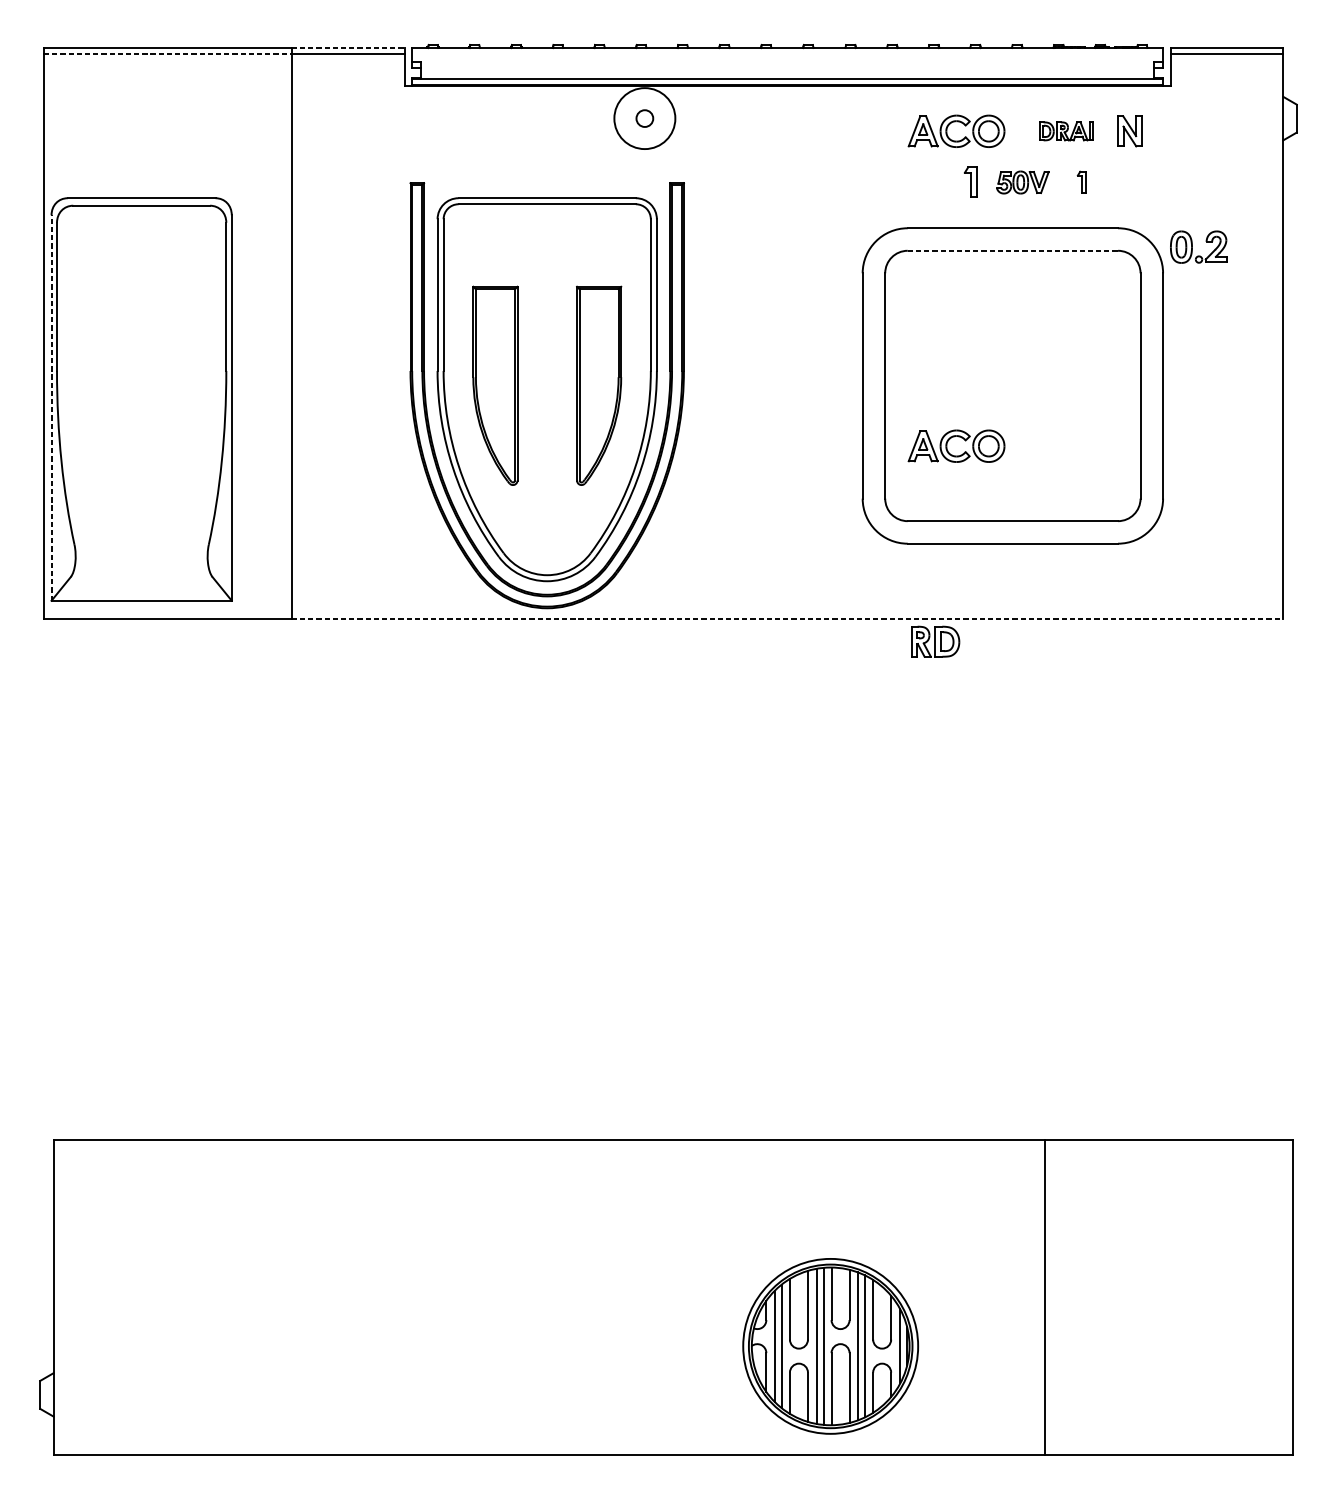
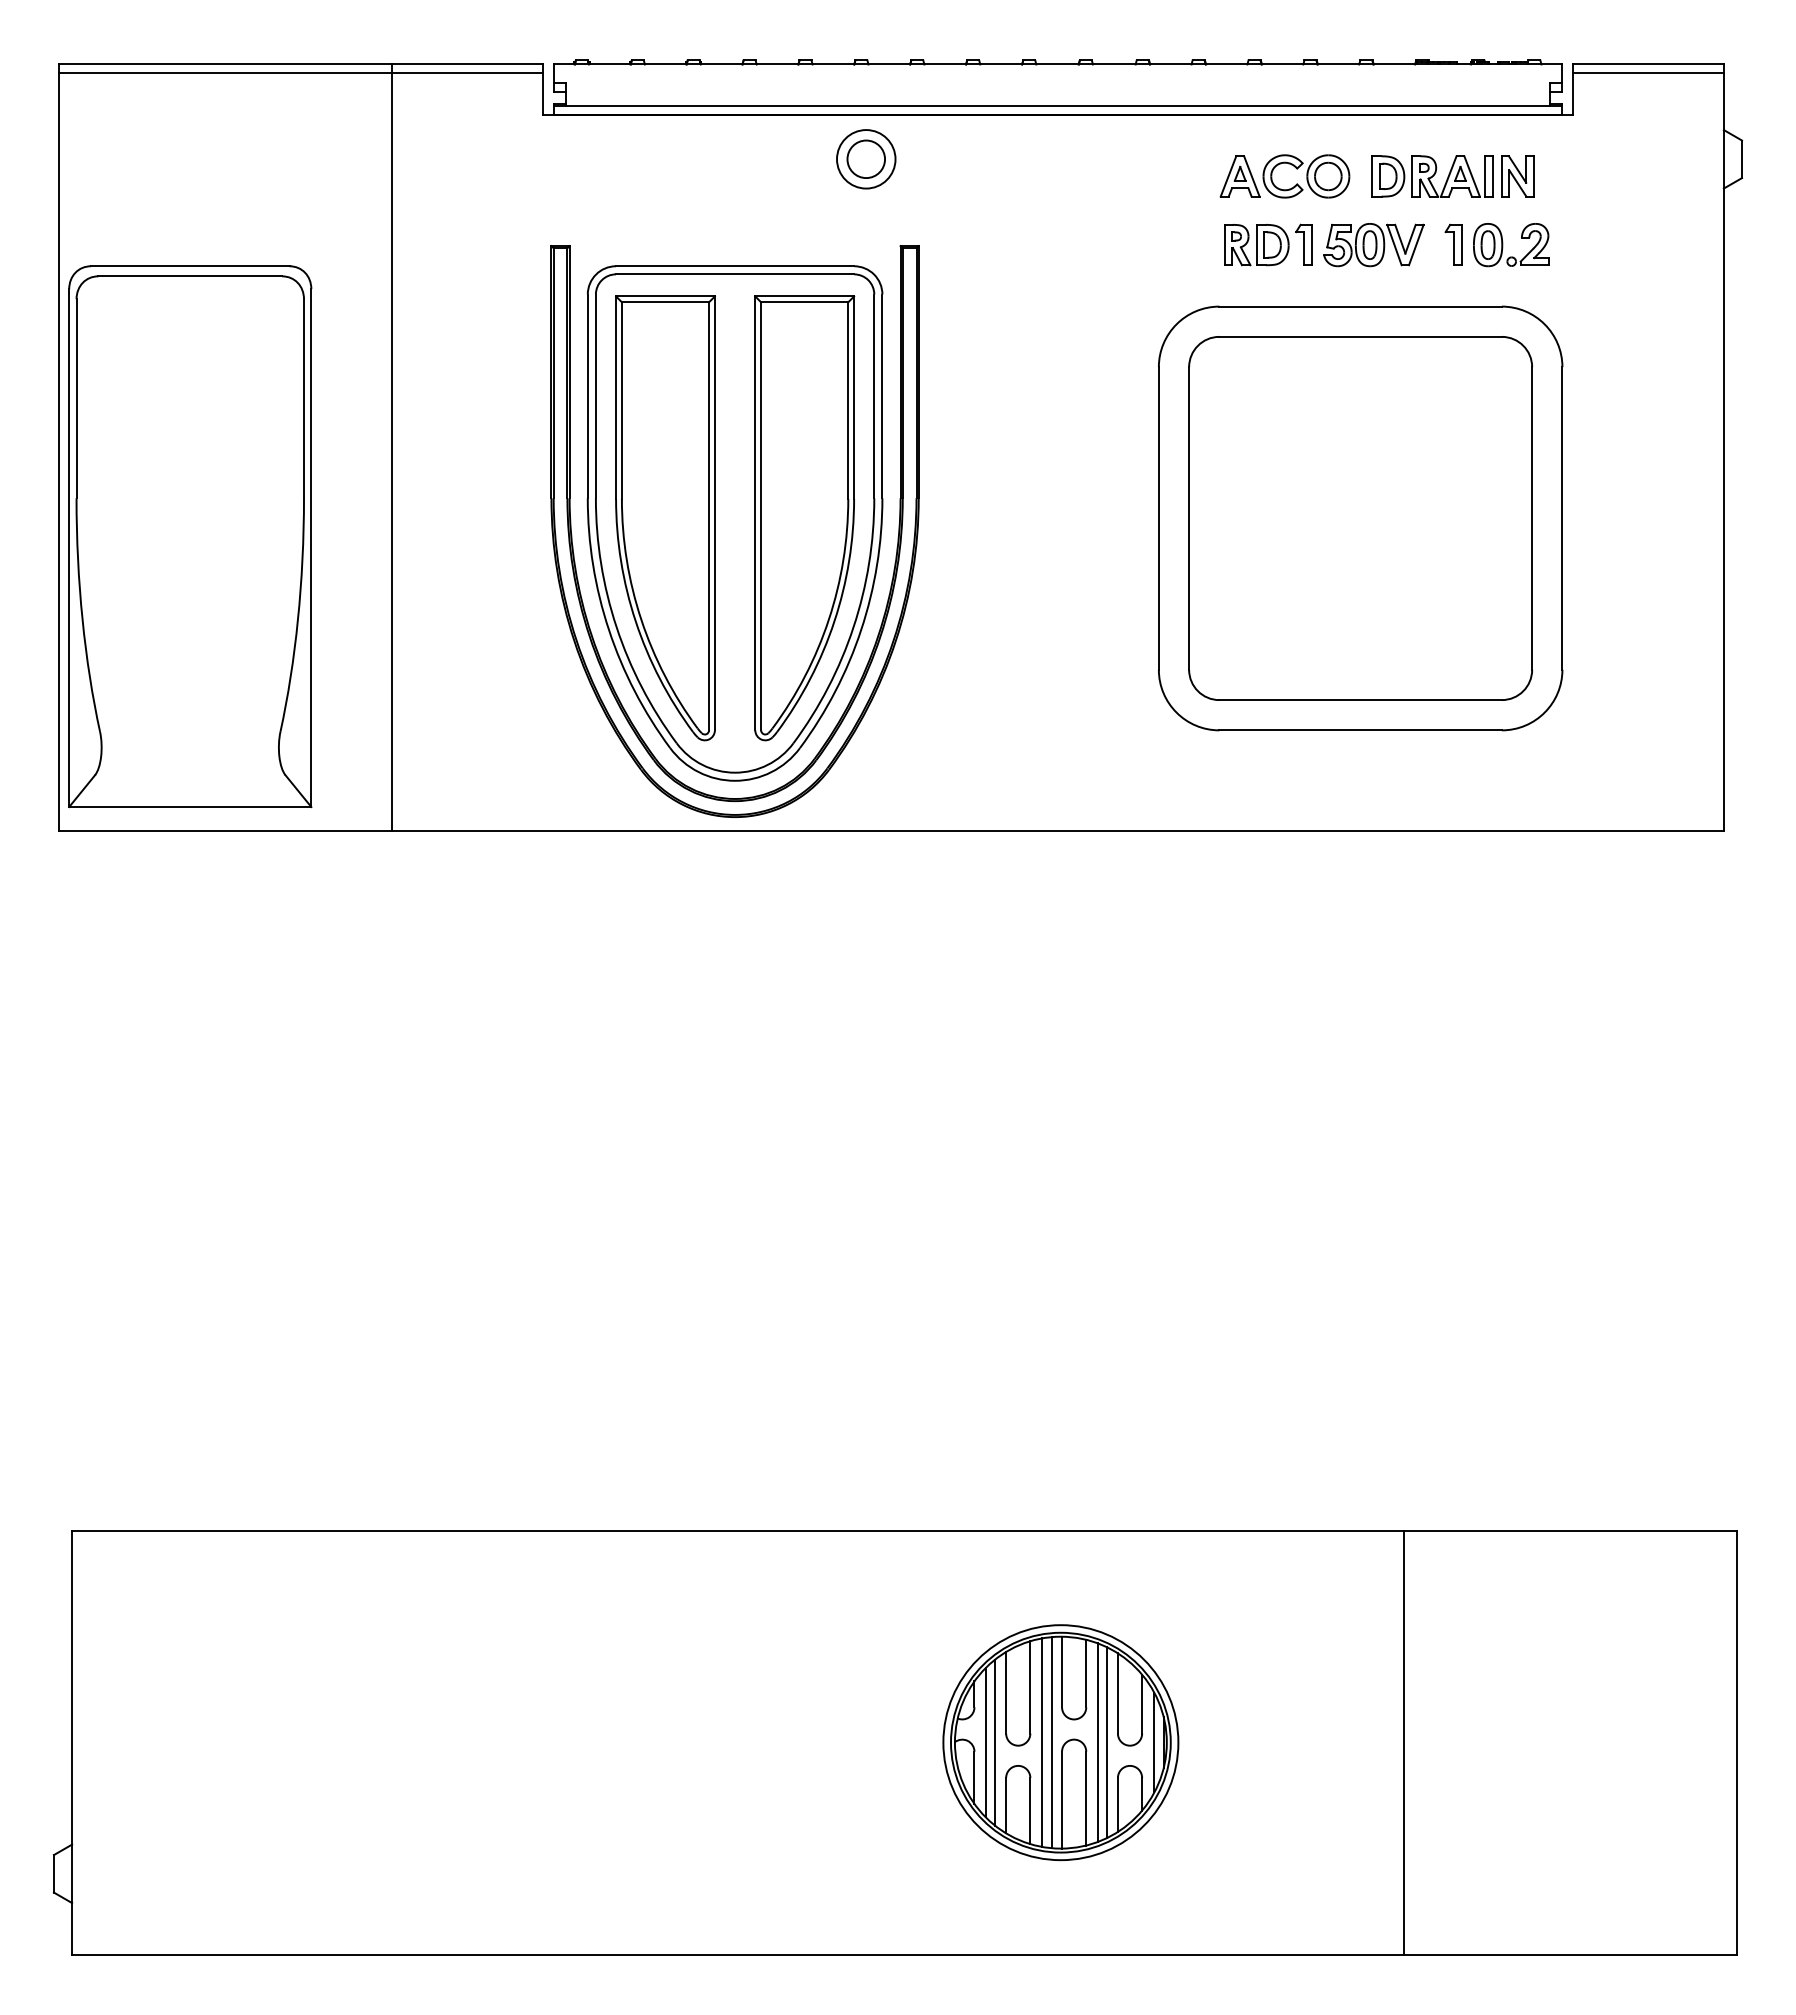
line: (348, 48) -> (467, 64), dashed -> solid
line: (168, 53) -> (226, 72), dashed -> solid
circle: (645, 118) -> (866, 159), size x0.71
circle: (645, 118) -> (866, 159), size x1.67
part: (1066, 131) -> (1432, 176), size x1.67
part: (1022, 182) -> (1373, 245), size x1.43
part: (1082, 182) -> (1453, 244), size x1.43
part: (1192, 247) -> (1503, 245), moved
line: (1013, 250) -> (1361, 336), dashed -> solid
part: (495, 385) -> (665, 518), size x1.67
part: (598, 385) -> (804, 518), size x1.67
line: (51, 408) -> (69, 548), dashed -> solid
part: (947, 446) -> (1272, 599), removed
line: (787, 618) -> (1057, 831), dashed -> solid
part: (935, 642) -> (1256, 245), moved
part: (830, 1346) -> (1060, 1742), moved

